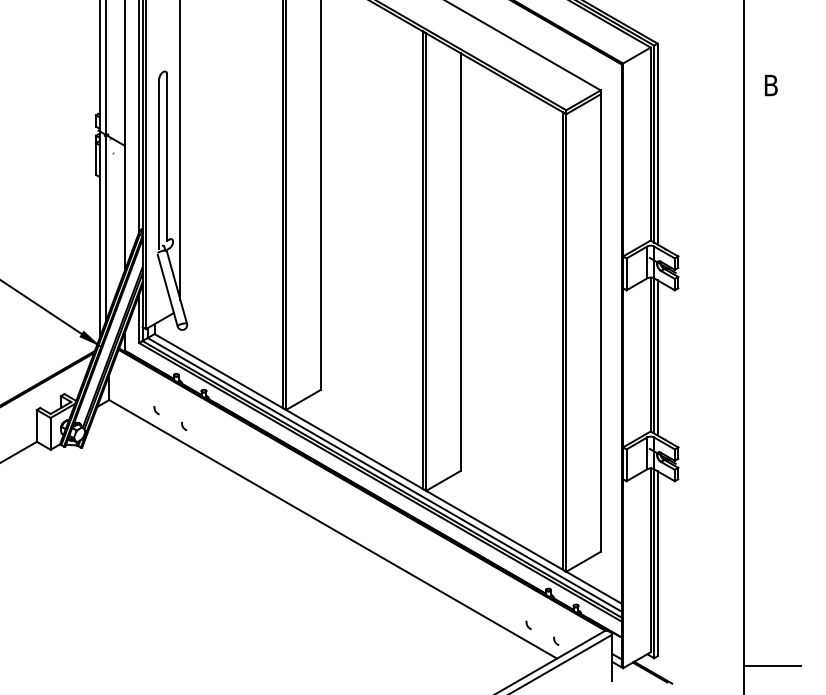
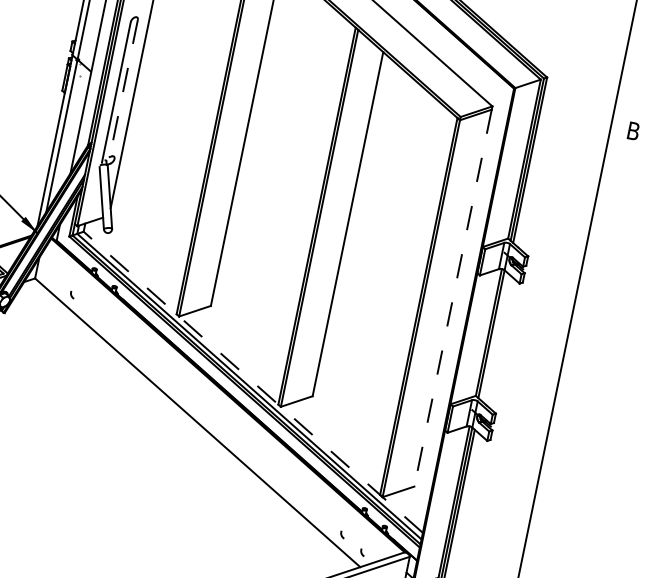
line: (167, 158) -> (123, 89), solid -> dashed
line: (600, 323) -> (452, 298), solid -> dashed
line: (657, 357) -> (493, 336), removed
arc: (183, 426) -> (91, 312), removed
line: (388, 468) -> (253, 382), solid -> dashed

